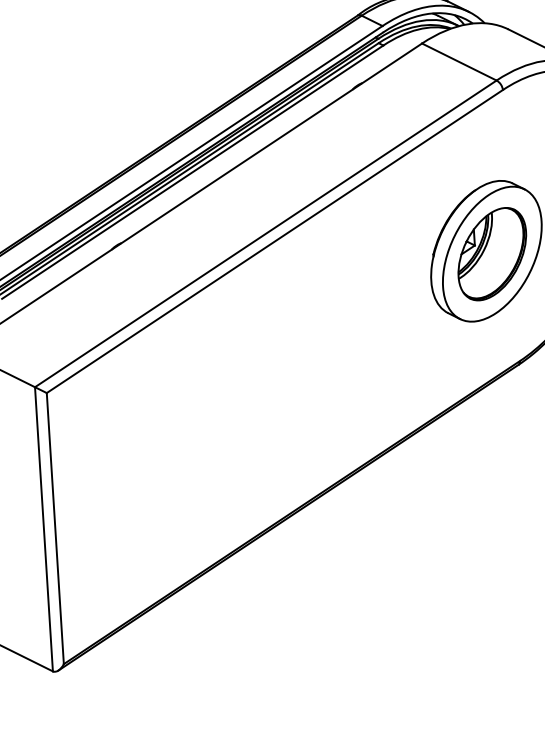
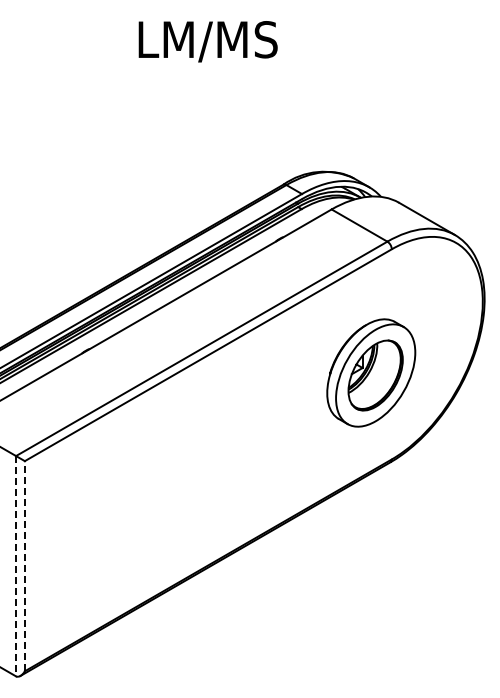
line: (54, 527) -> (24, 565), solid -> dashed
line: (44, 529) -> (16, 566), solid -> dashed

